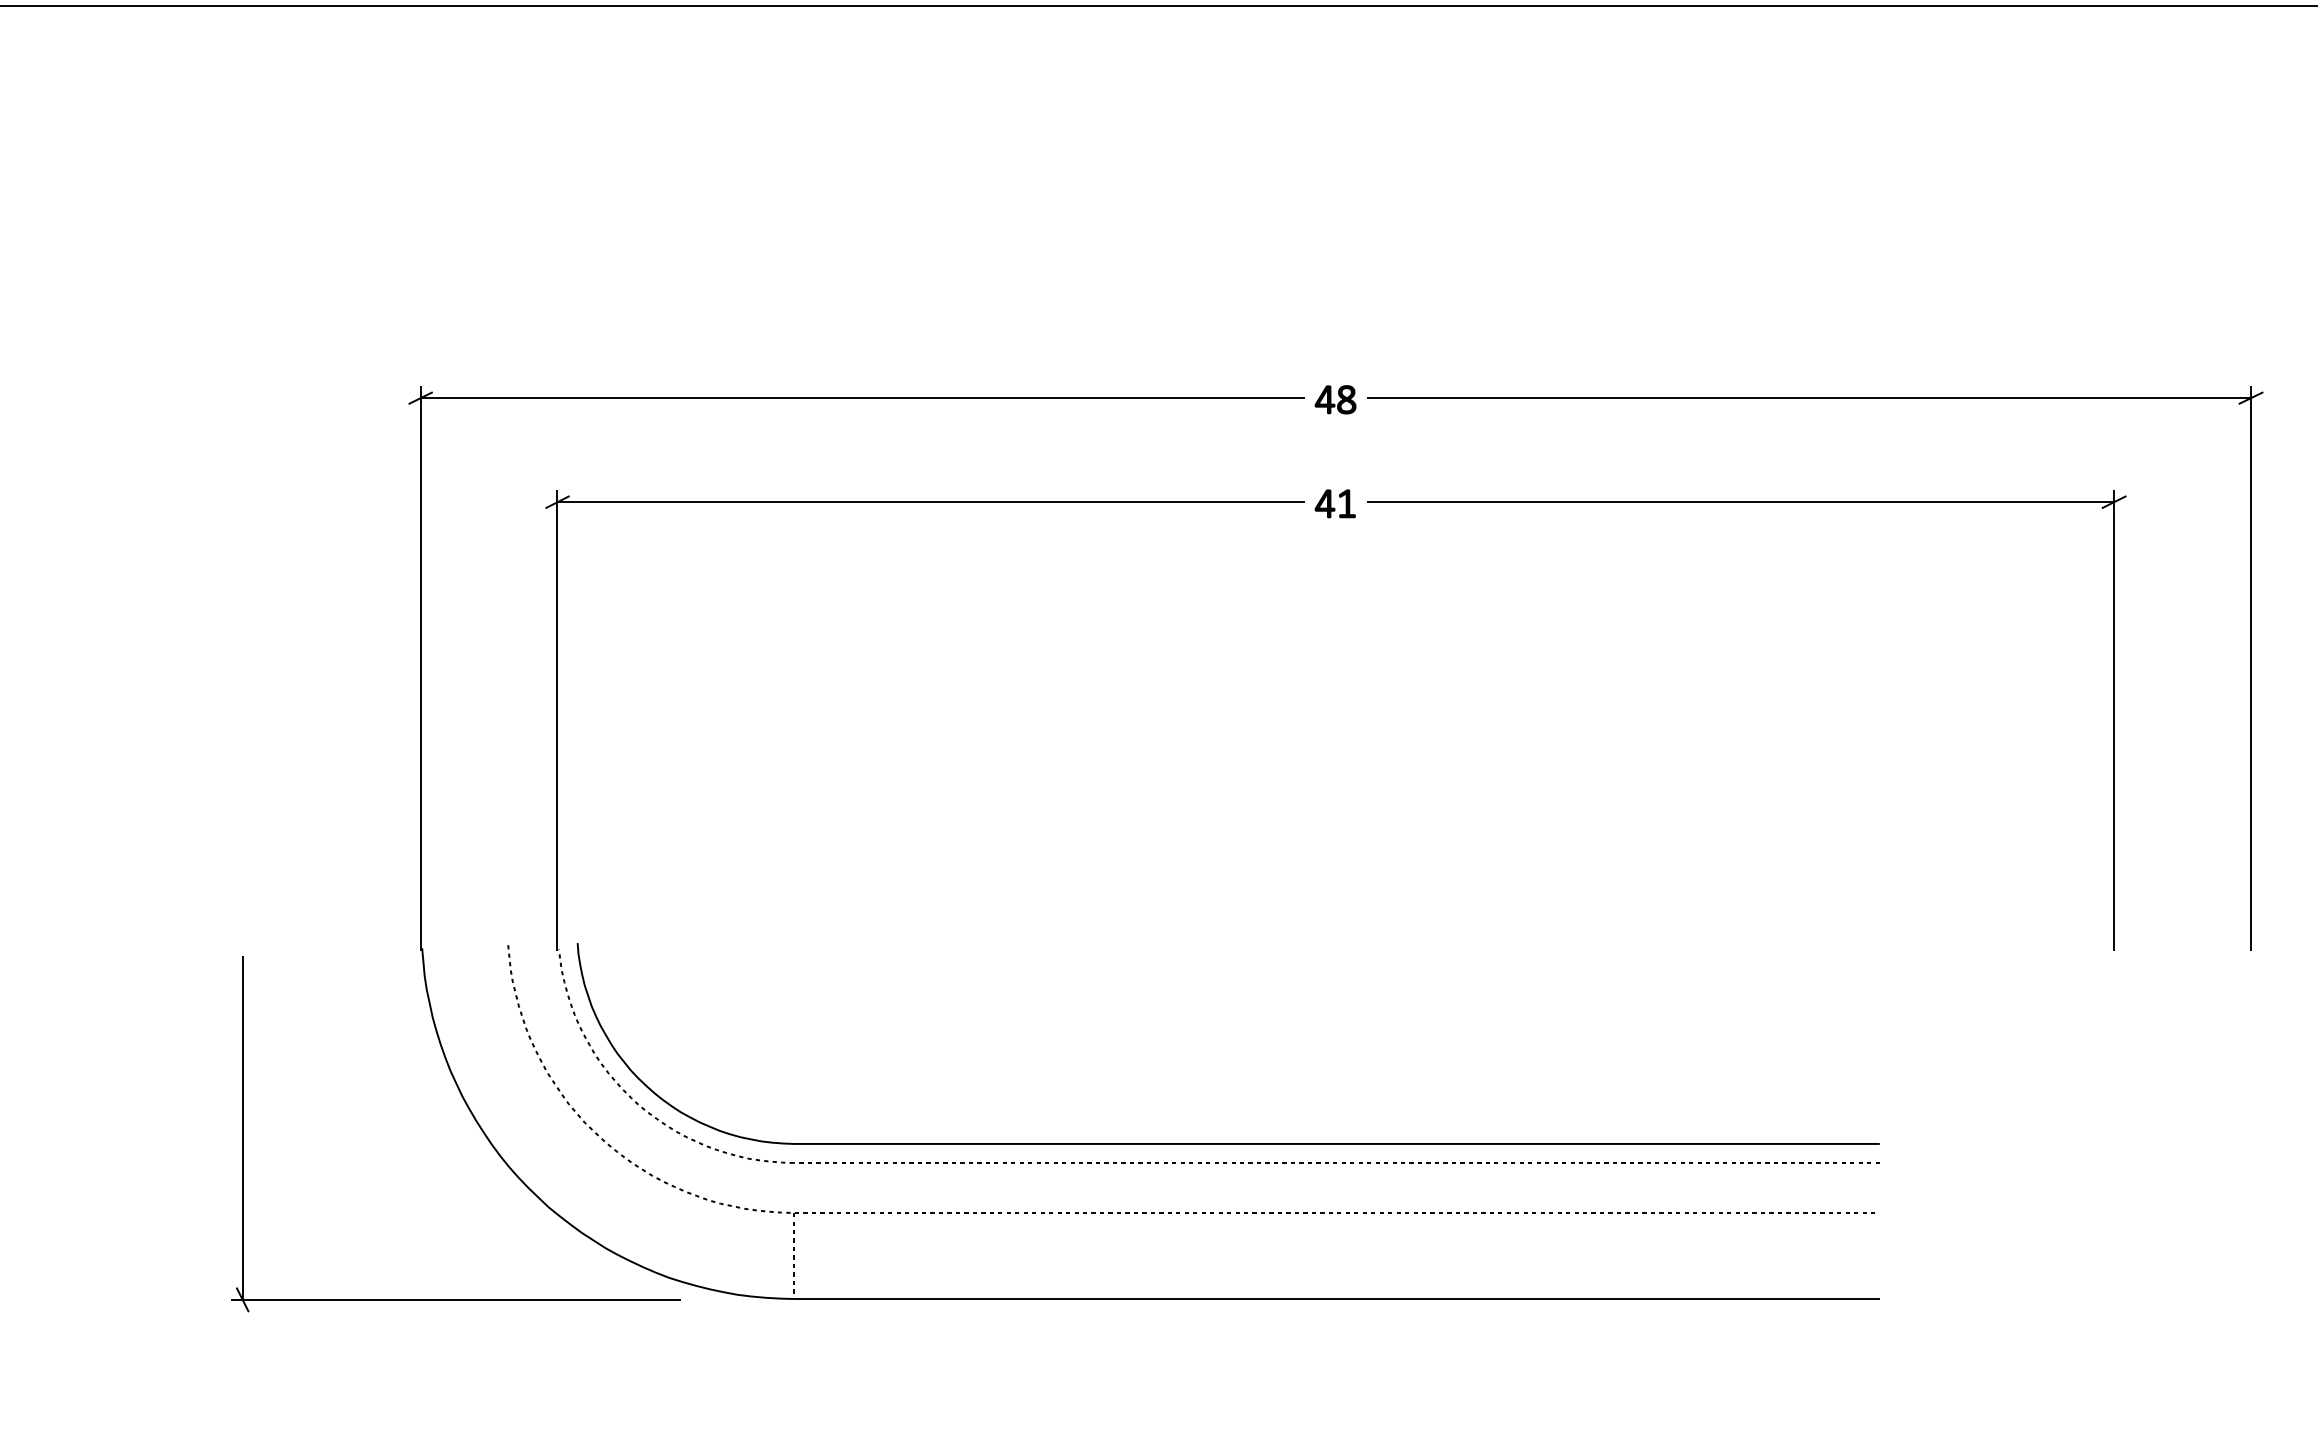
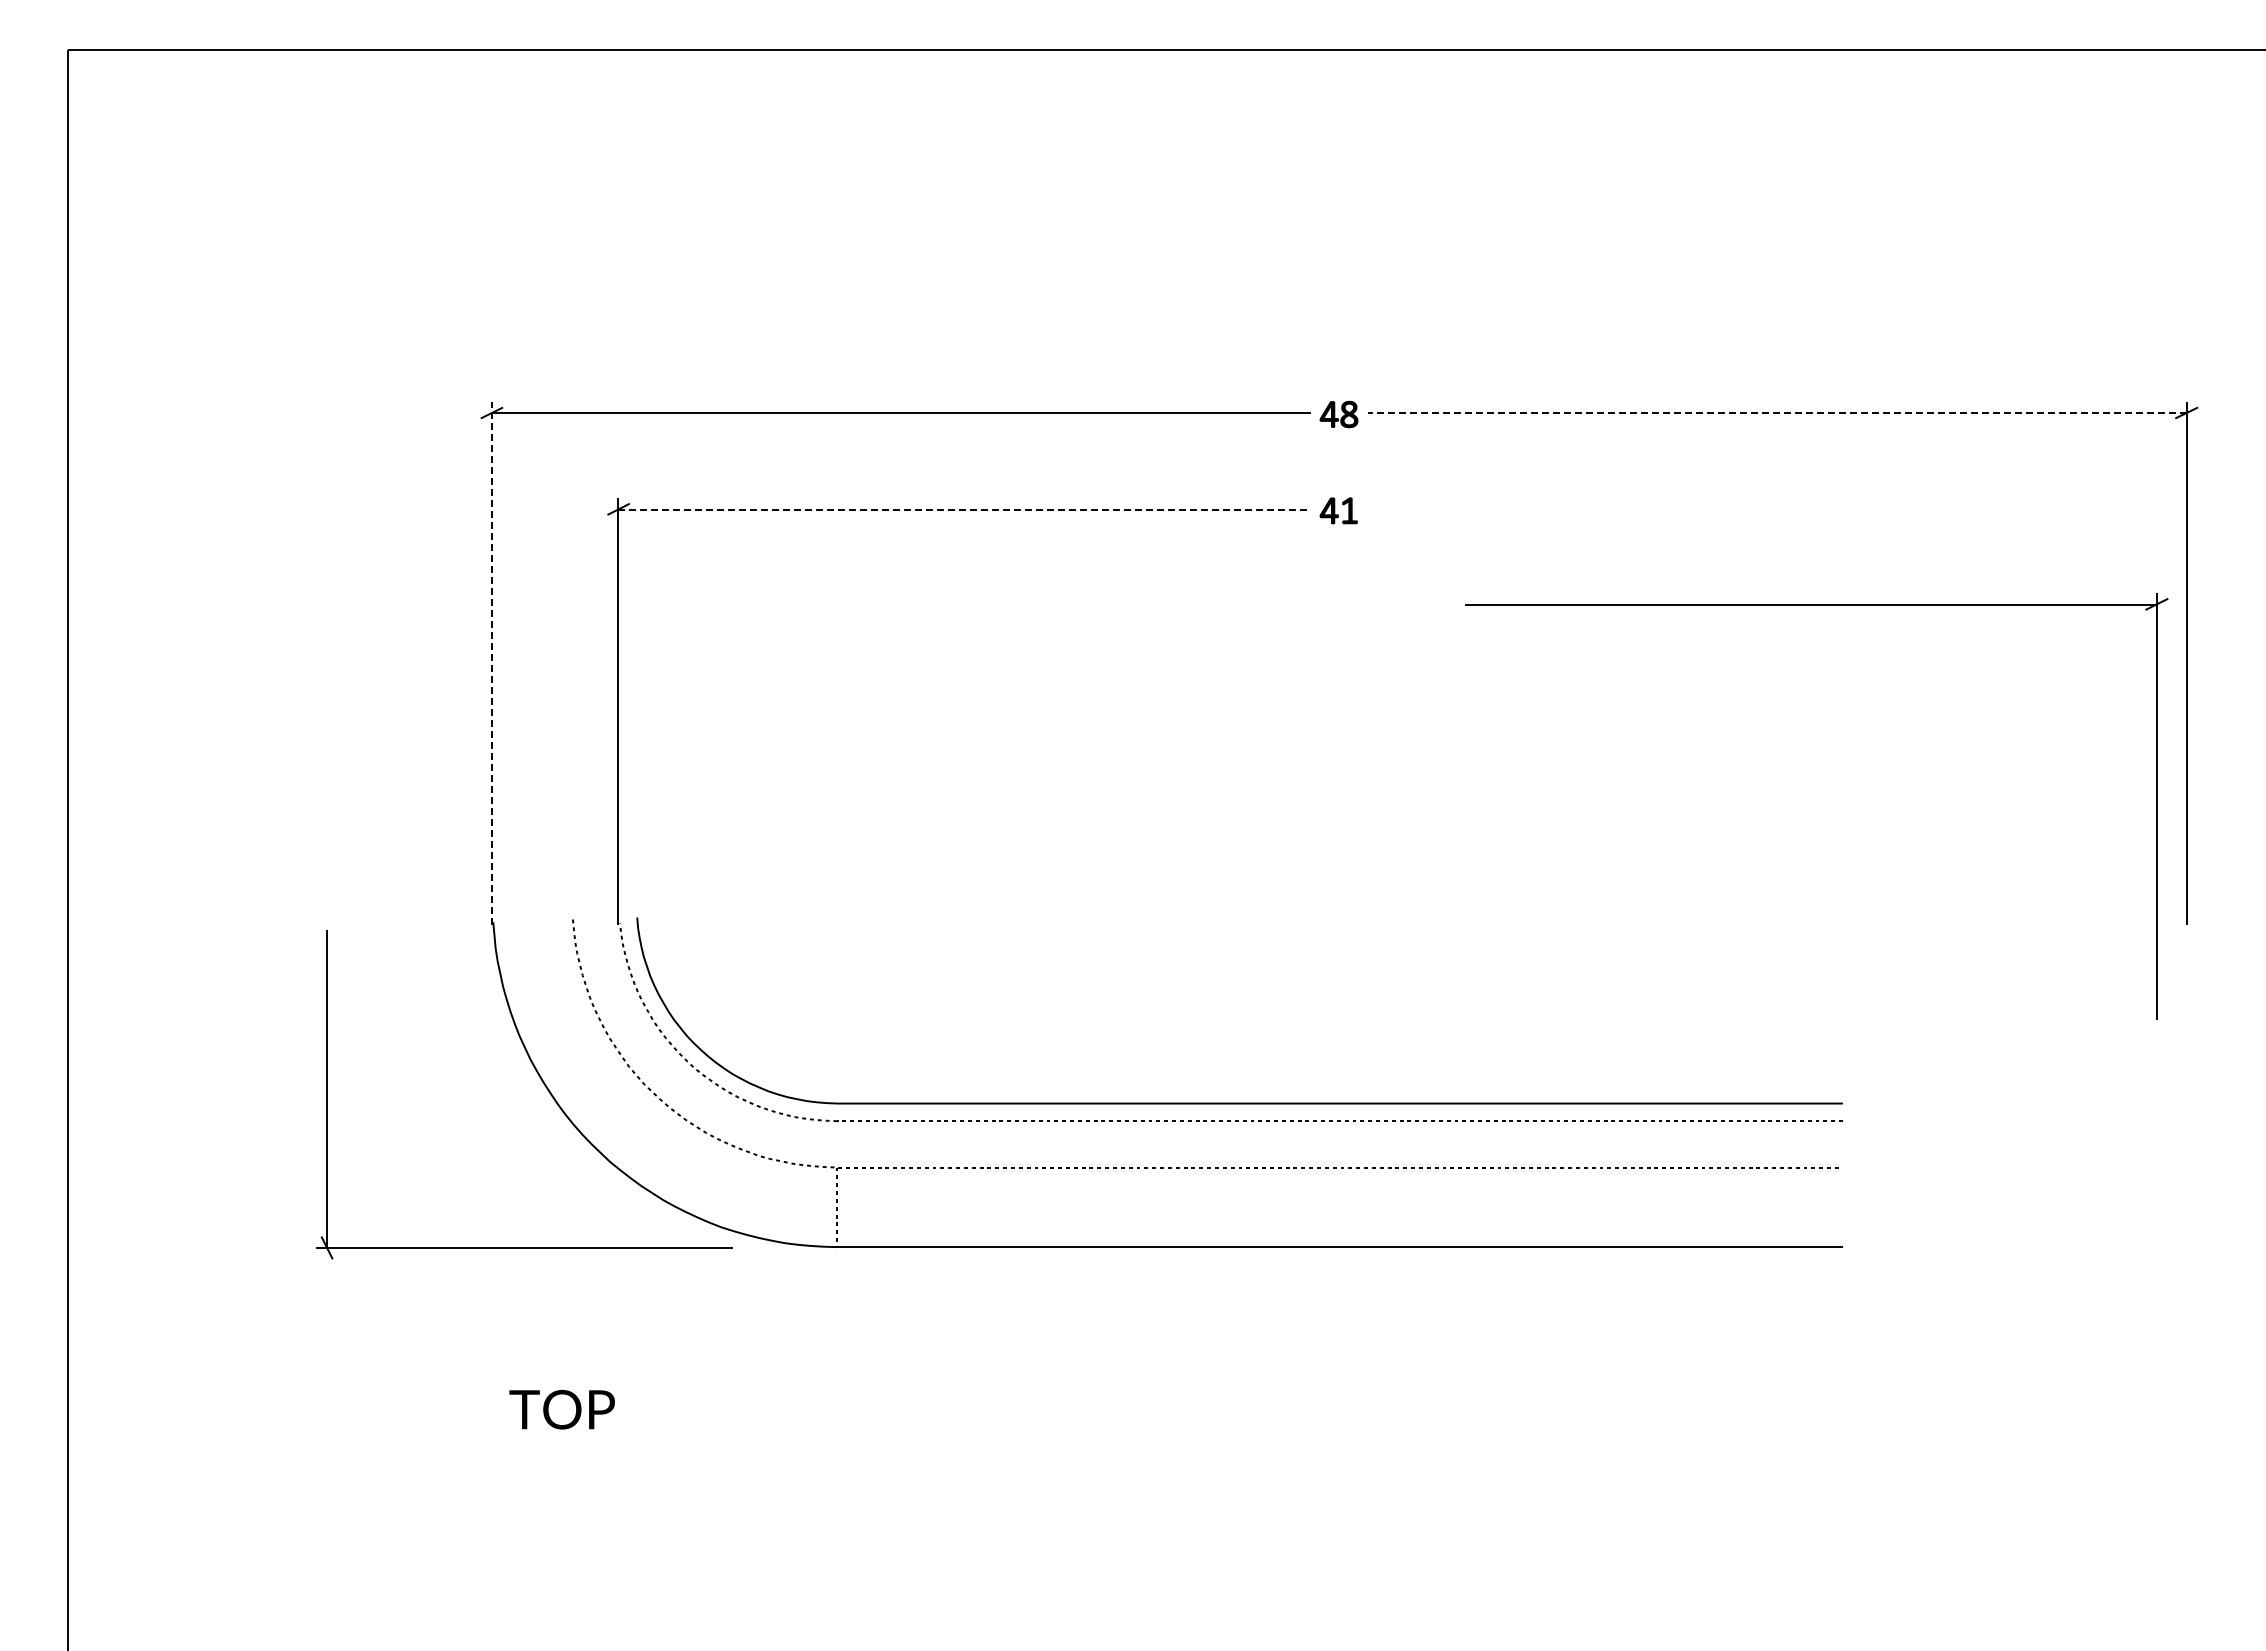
line: (1808, 398) -> (1776, 413), solid -> dashed
line: (931, 502) -> (964, 509), solid -> dashed
part: (1746, 503) -> (1816, 605), moved
line: (421, 667) -> (492, 662), solid -> dashed

